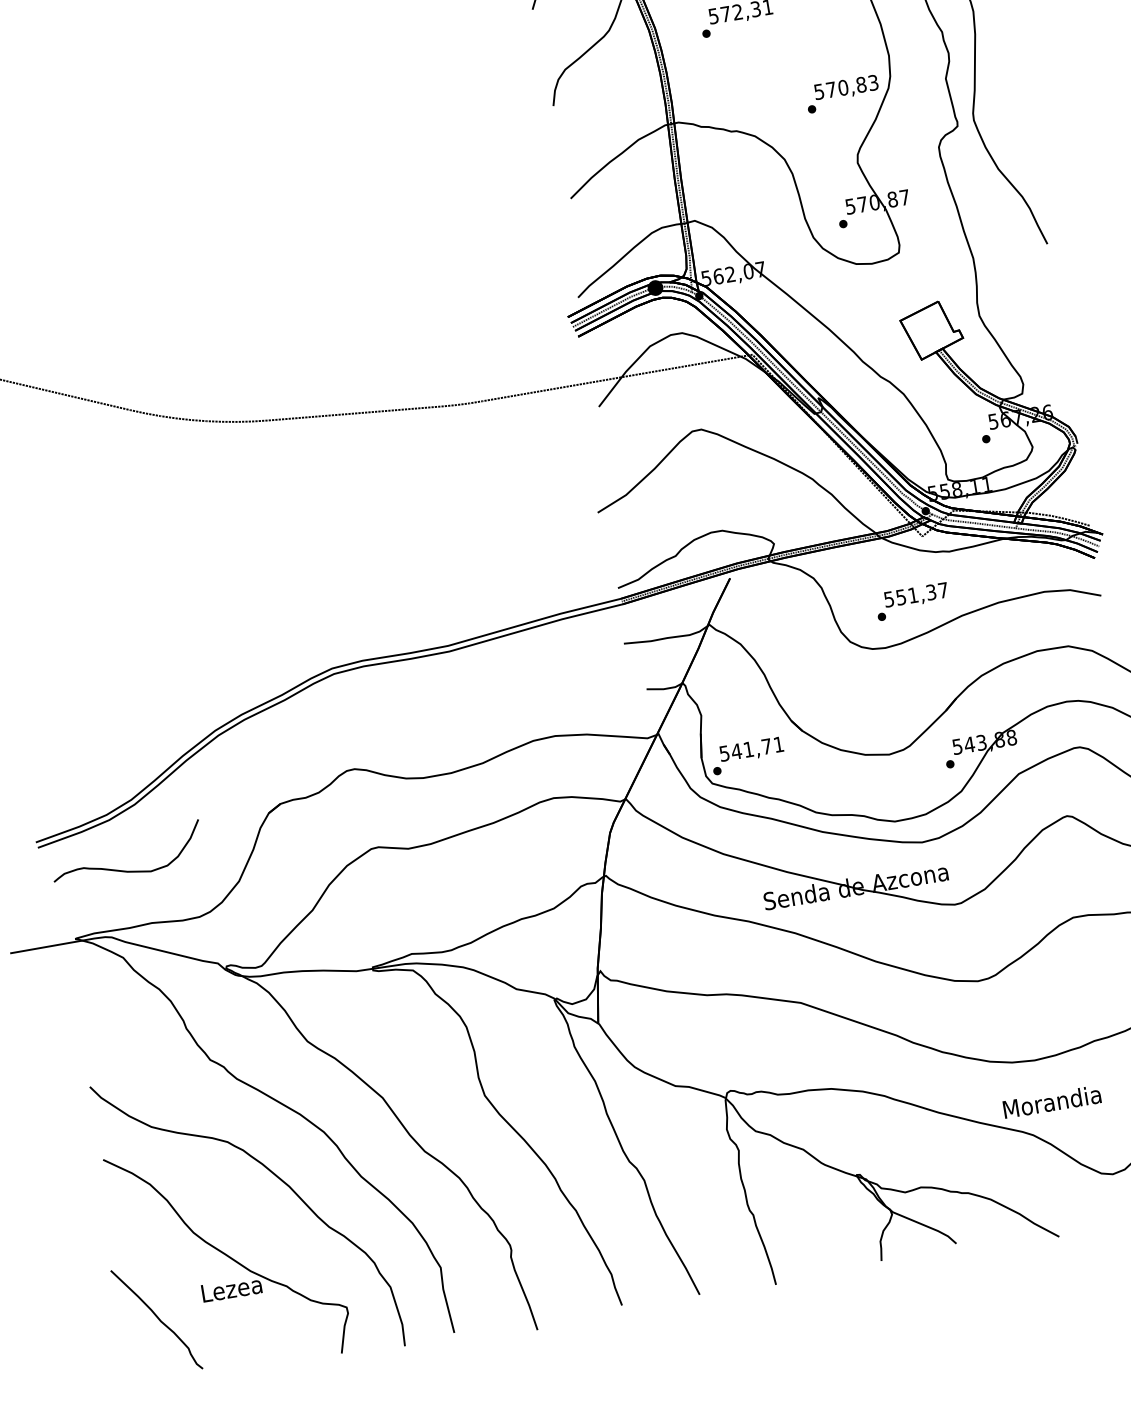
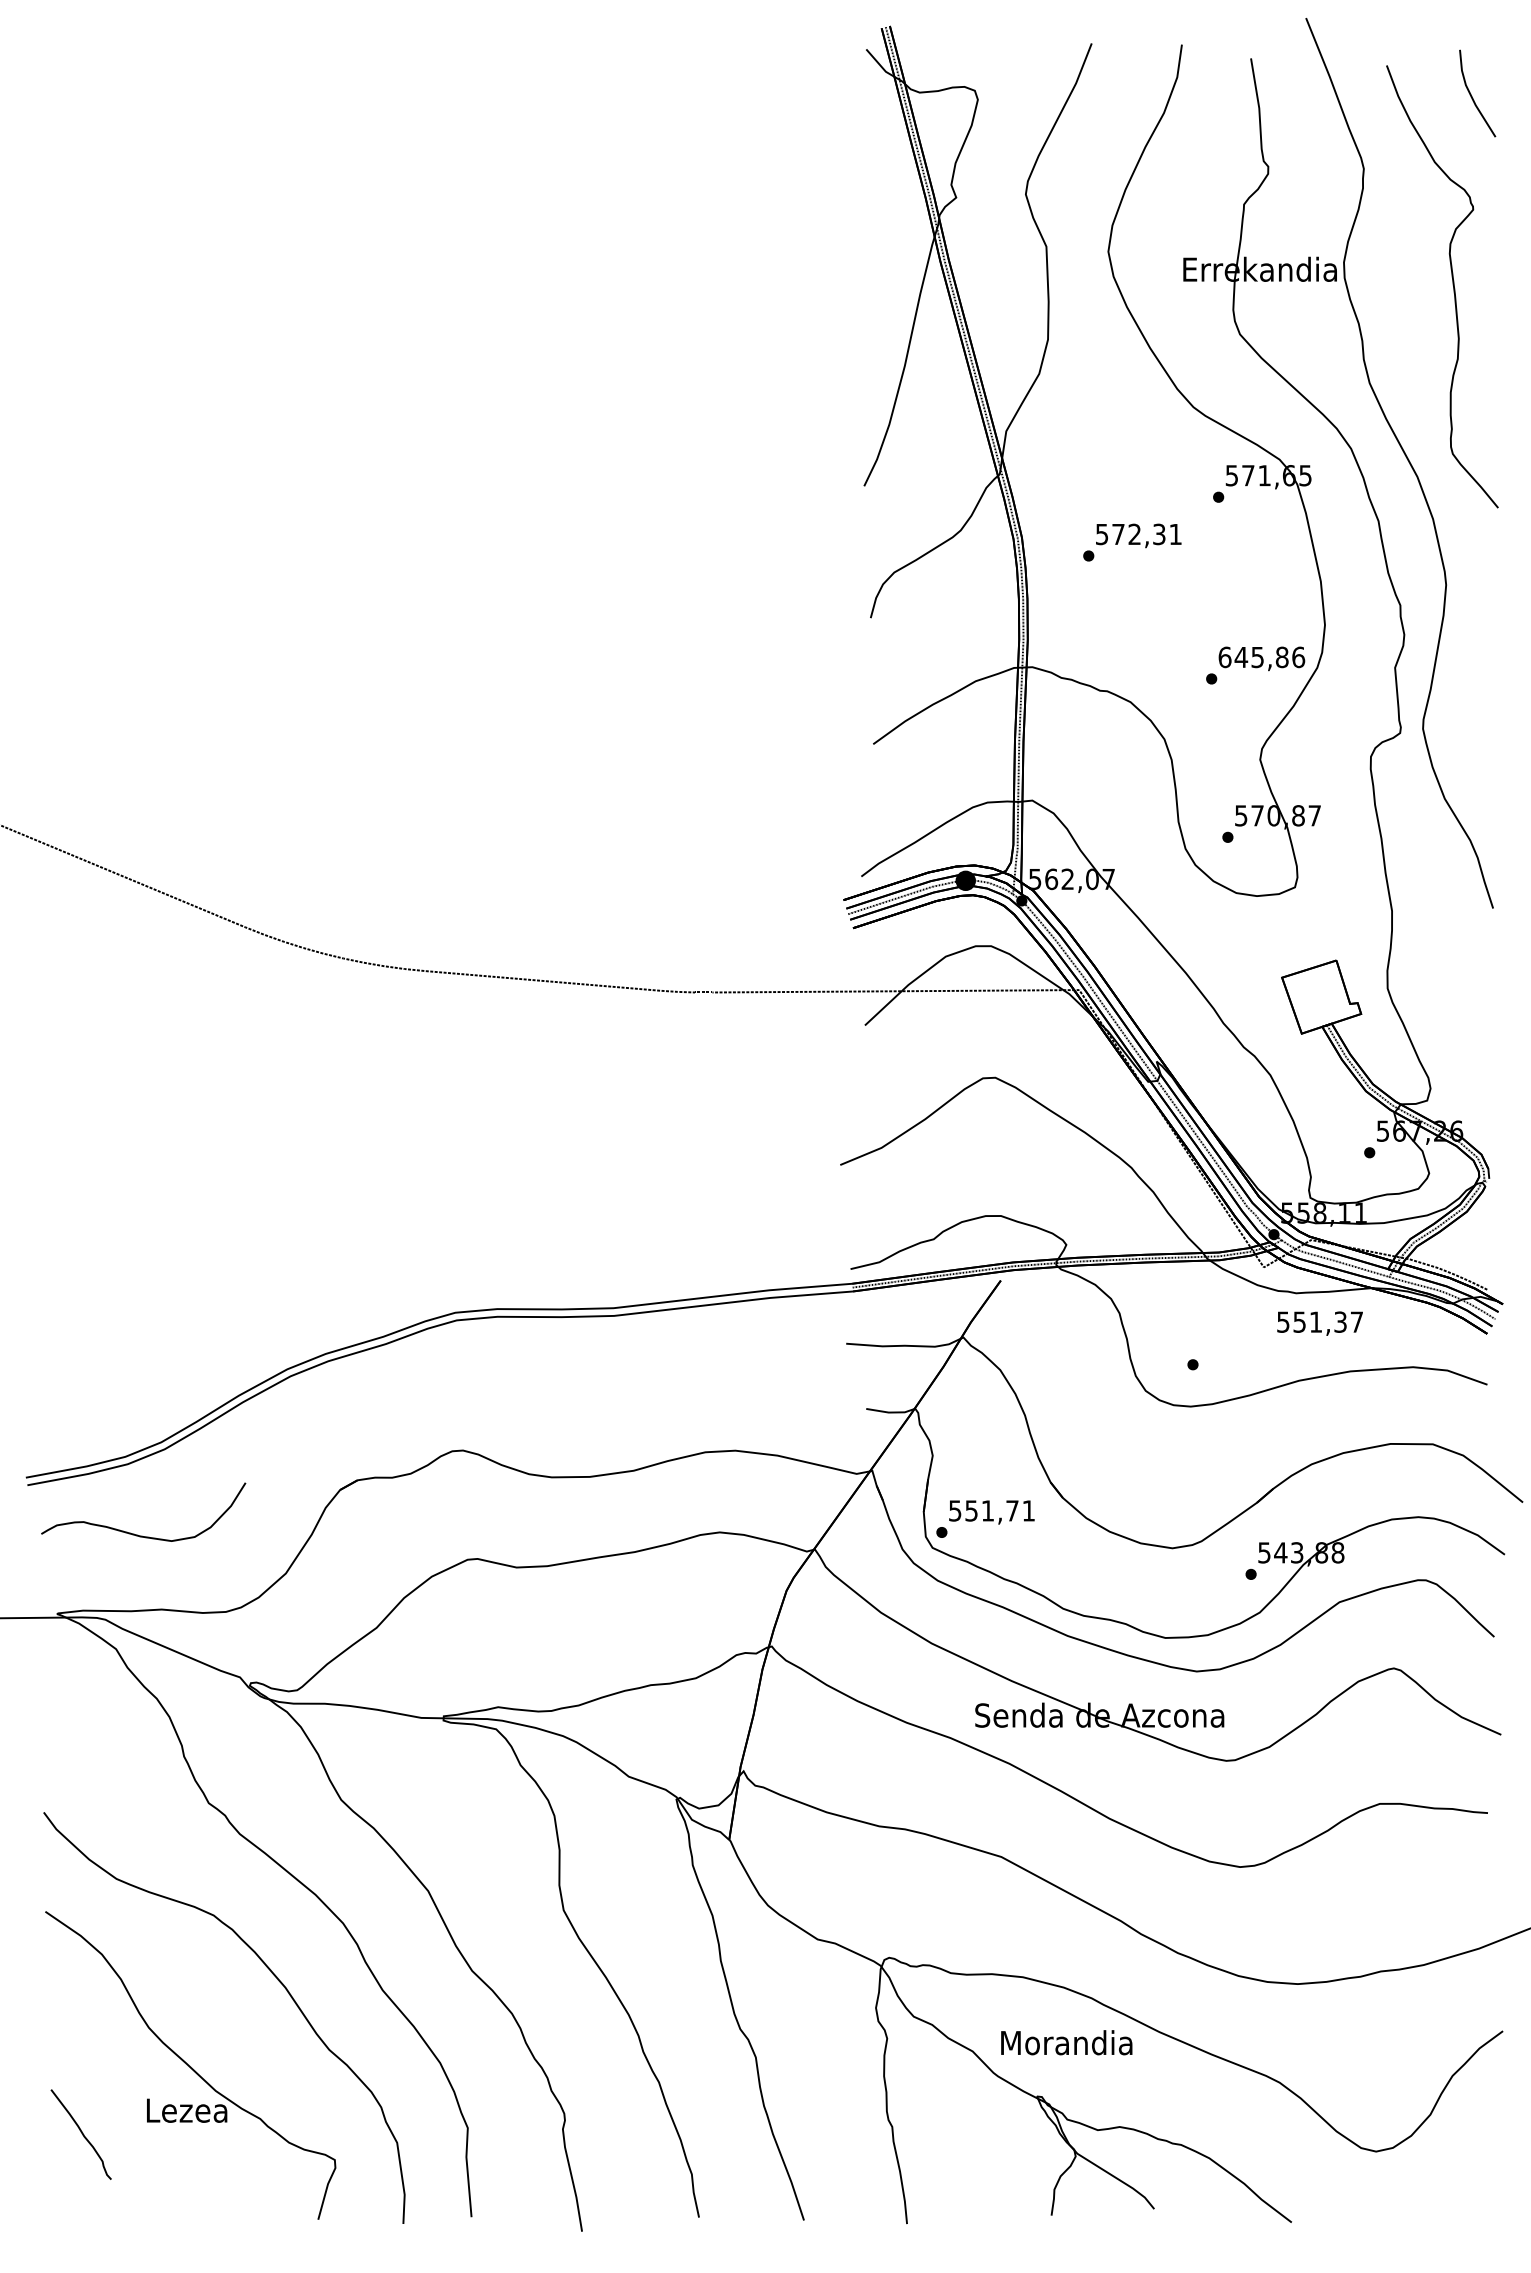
text: (846, 87) -> (1261, 657), 570,83 -> 645,86
text: (915, 595) -> (1319, 1323), moved
text: (736, 751) -> (971, 1510), 541,71 -> 551,71
text: (1051, 1101) -> (1066, 2042), moved
part: (156, 1319) -> (80, 2134), size x0.6

